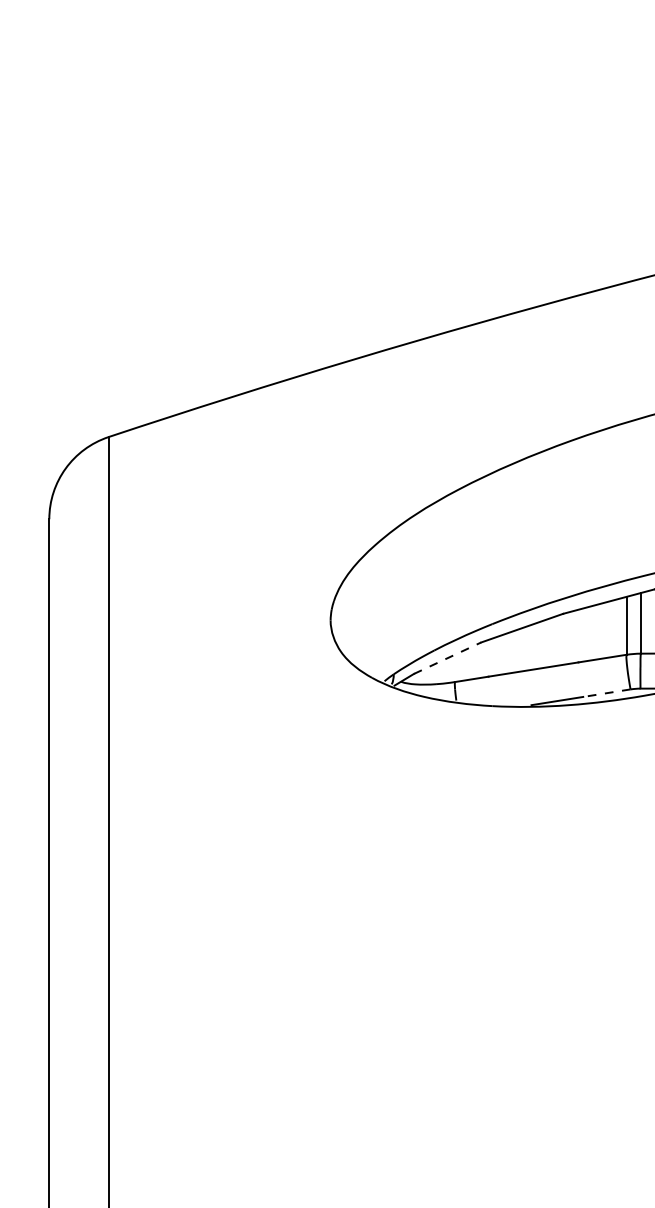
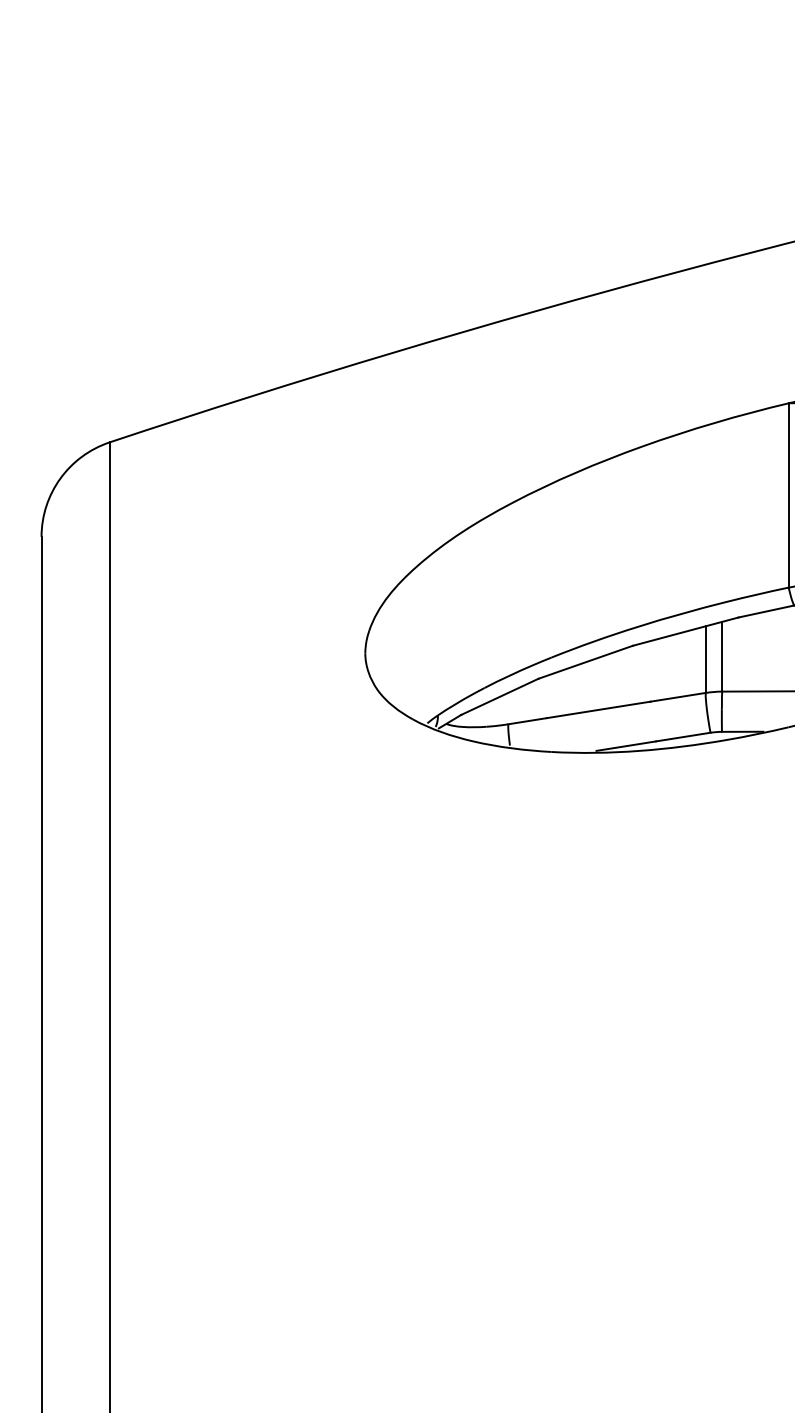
line: (447, 657) -> (499, 696), dashed -> solid
line: (607, 693) -> (683, 737), dashed -> solid

